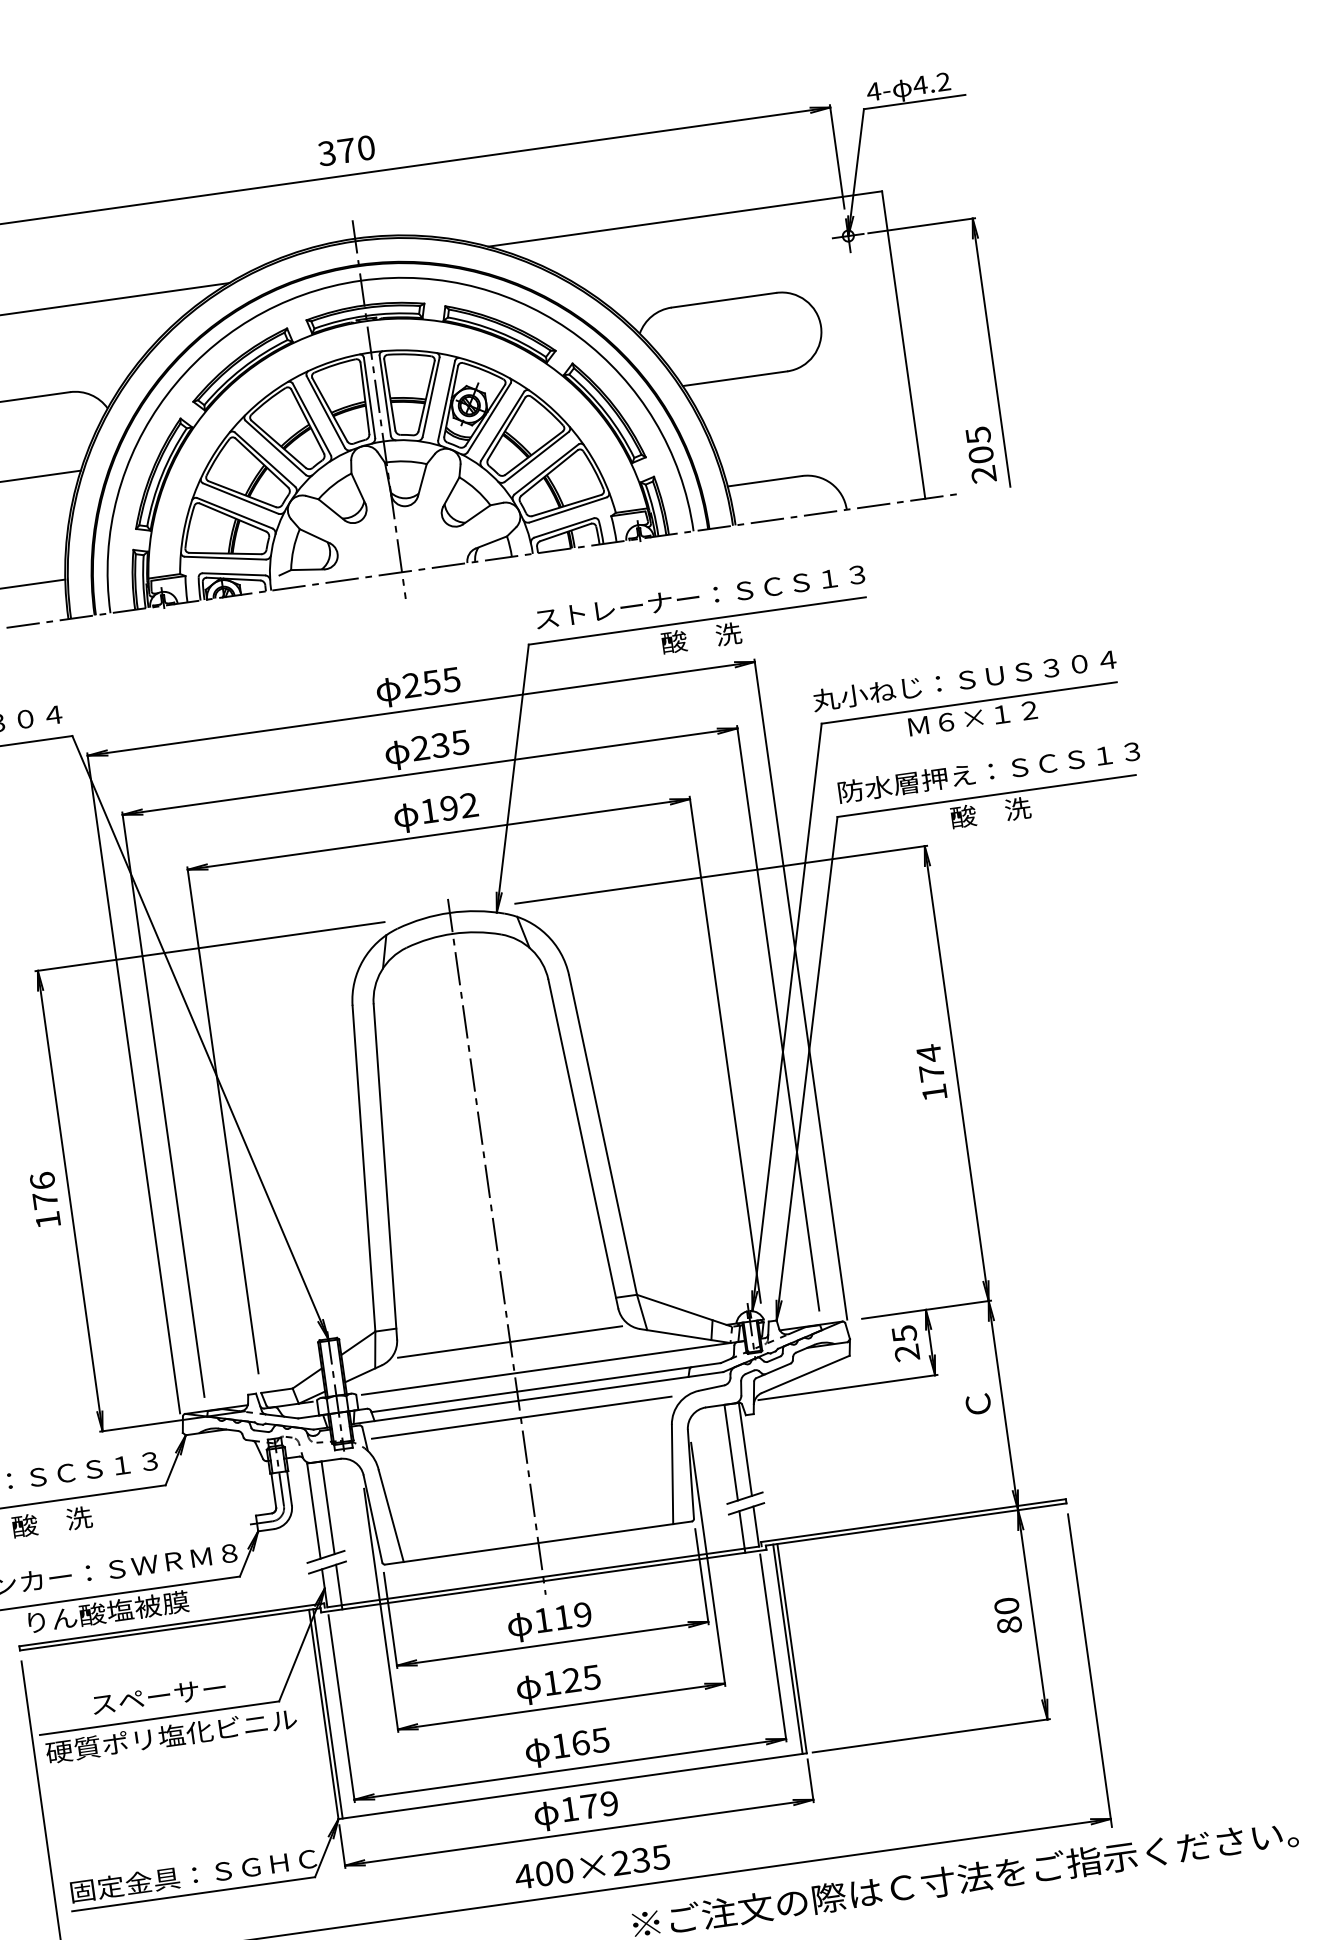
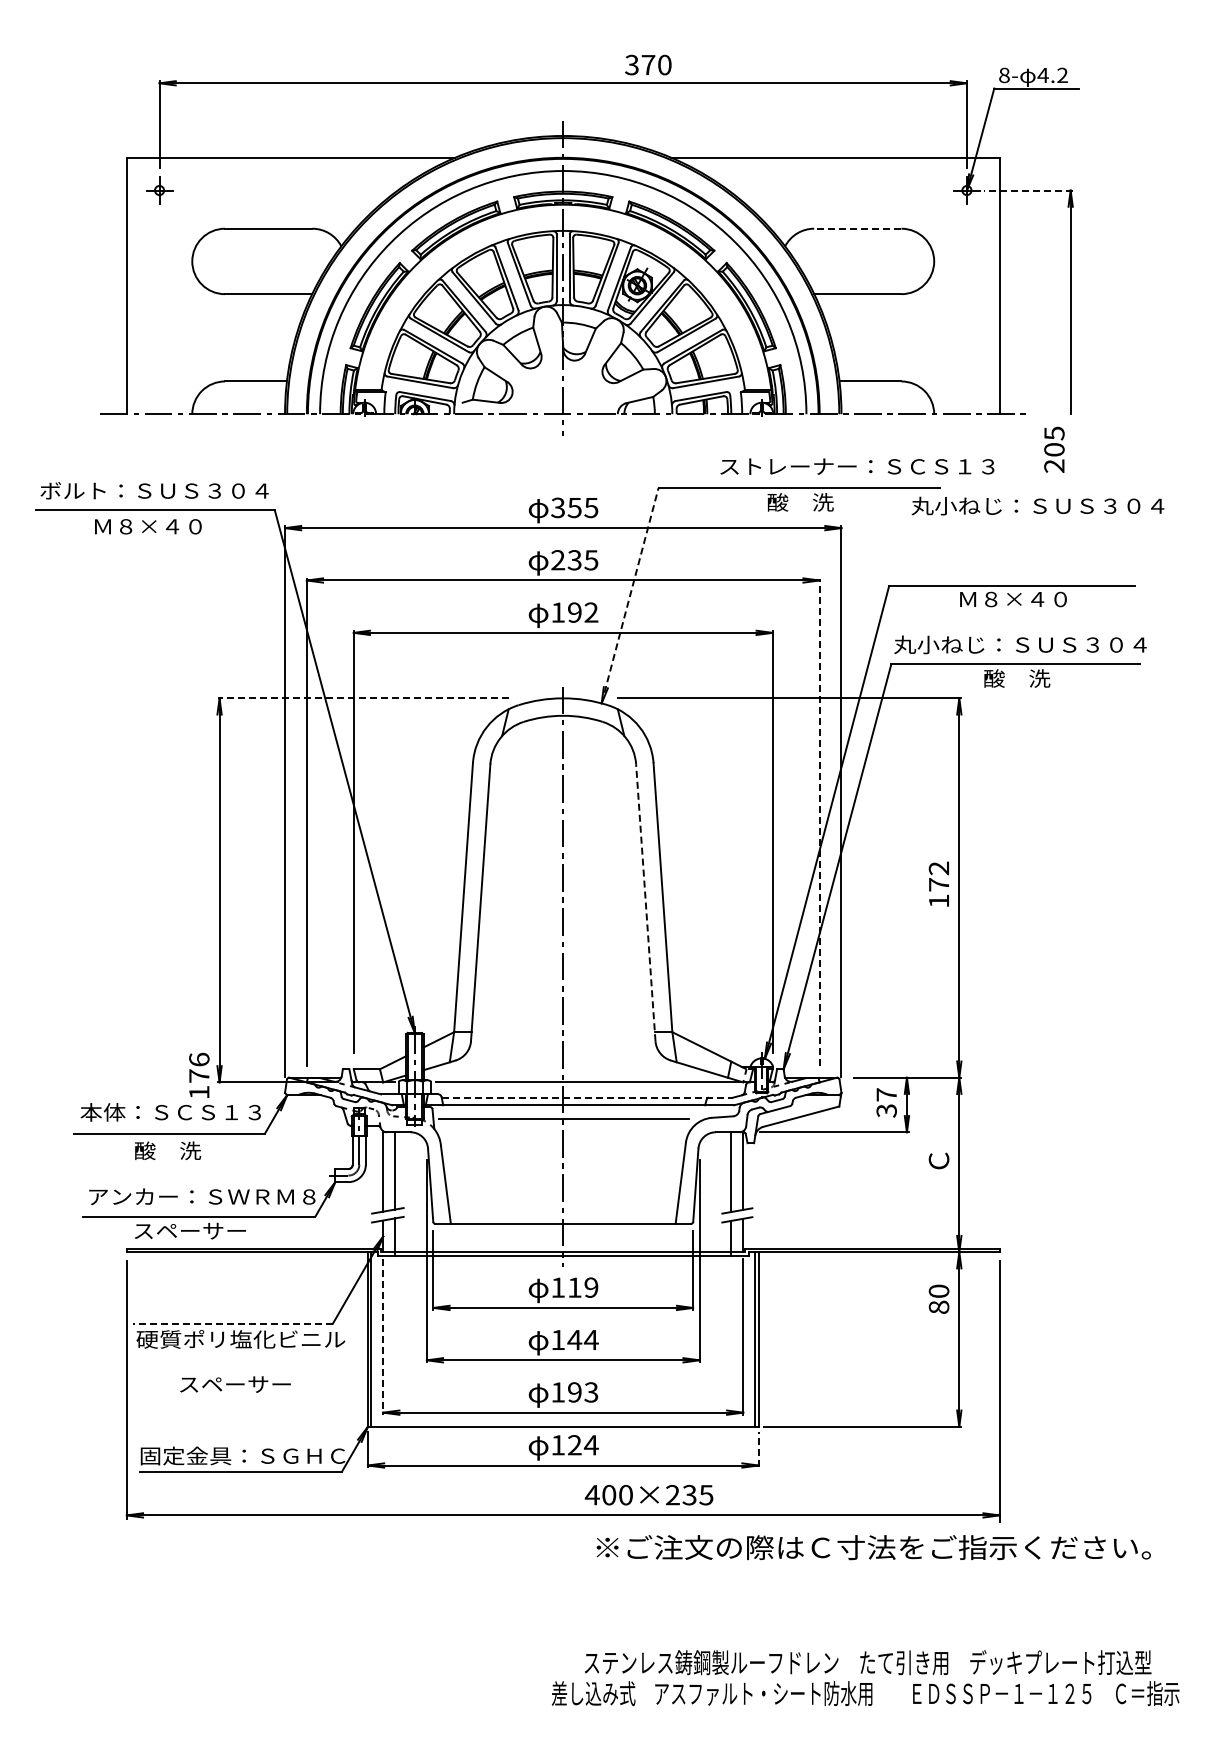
text: (873, 91) -> (1004, 75), 4- -> 8-
text: (346, 150) -> (648, 64), moved
line: (922, 225) -> (1028, 190), solid -> dashed
line: (723, 300) -> (857, 228), solid -> dashed
text: (981, 454) -> (1054, 449), moved
text: (700, 596) -> (857, 466), moved
text: (963, 679) -> (1037, 505), moved
text: (412, 686) -> (558, 508), 255 -> 355
text: (987, 716) -> (1025, 599), Ｍ６×１２ -> Ｍ８×４０
text: (989, 771) -> (1020, 644), 防水層押え：ＳＣＳ１３ -> 丸小ねじ：ＳＵＳ３０４
line: (513, 778) -> (630, 595), solid -> dashed
line: (210, 946) -> (363, 698), solid -> dashed
line: (778, 1018) -> (819, 822), solid -> dashed
text: (928, 1053) -> (938, 868), 174 -> 172
line: (582, 1143) -> (645, 902), solid -> dashed
text: (45, 1198) -> (199, 1074), moved
line: (509, 1342) -> (562, 1056), removed
text: (905, 1343) -> (886, 1102), 25 -> 37
line: (546, 1387) -> (587, 1097), solid -> dashed
text: (107, 1611) -> (202, 1230), りん酸塩被膜 -> スペーサー
text: (1007, 1614) -> (938, 1298), moved
text: (581, 1678) -> (582, 1339), 125 -> 144
text: (159, 1696) -> (235, 1384), moved
line: (341, 1708) -> (383, 1336), solid -> dashed
line: (159, 1718) -> (233, 1323), solid -> dashed
text: (591, 1741) -> (583, 1392), 165 -> 193
line: (810, 1780) -> (758, 1449), solid -> dashed
text: (600, 1805) -> (583, 1445), 179 -> 124
text: (591, 1867) -> (648, 1495), moved

